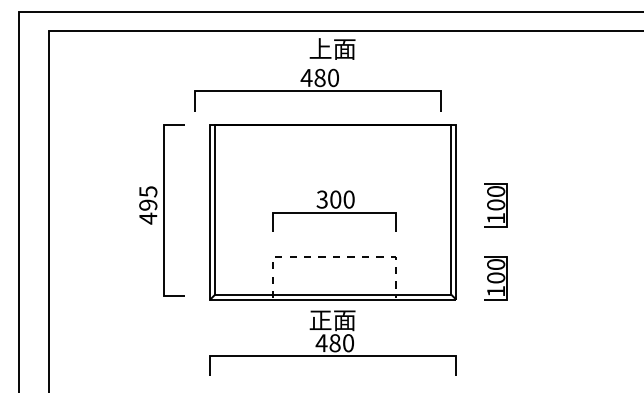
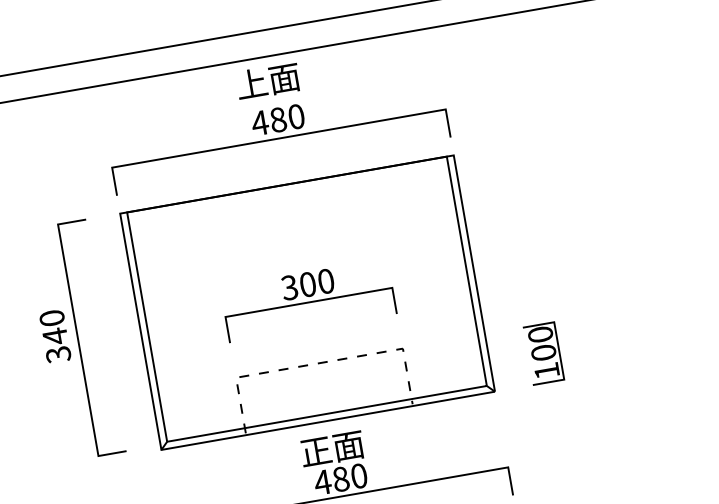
part: (317, 89) -> (277, 136), moved
text: (148, 205) -> (55, 336), 495 -> 340
part: (495, 205) -> (525, 254), removed

